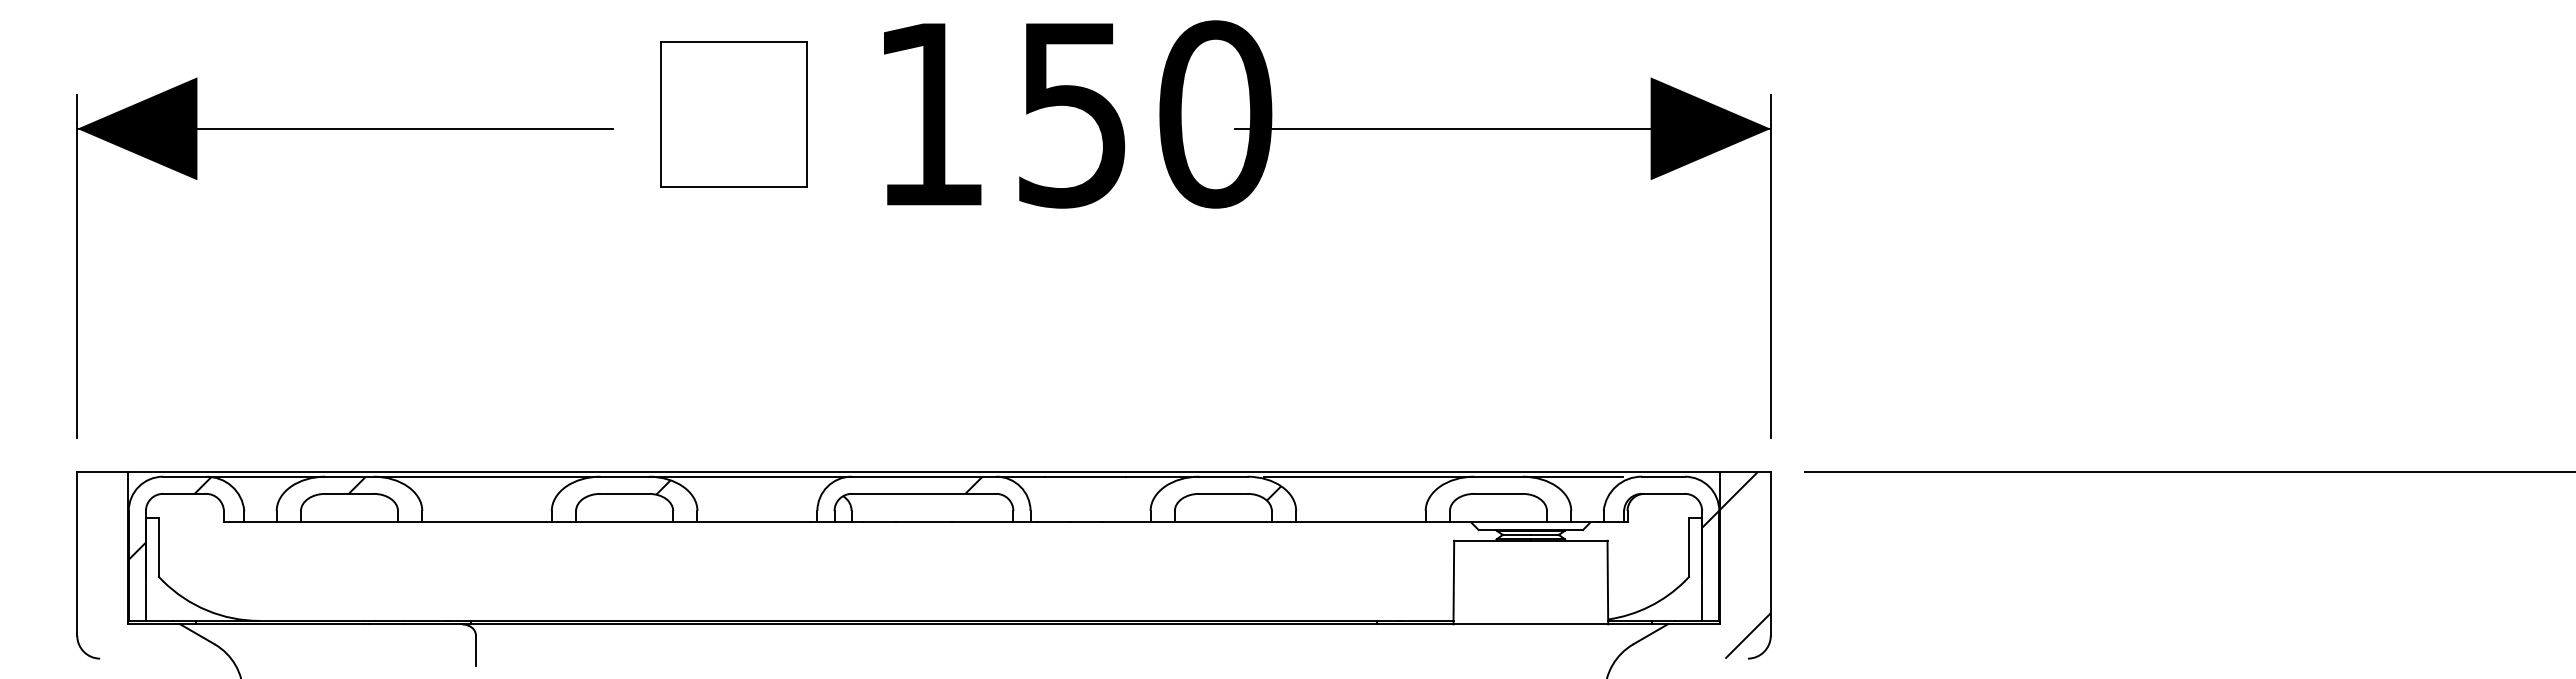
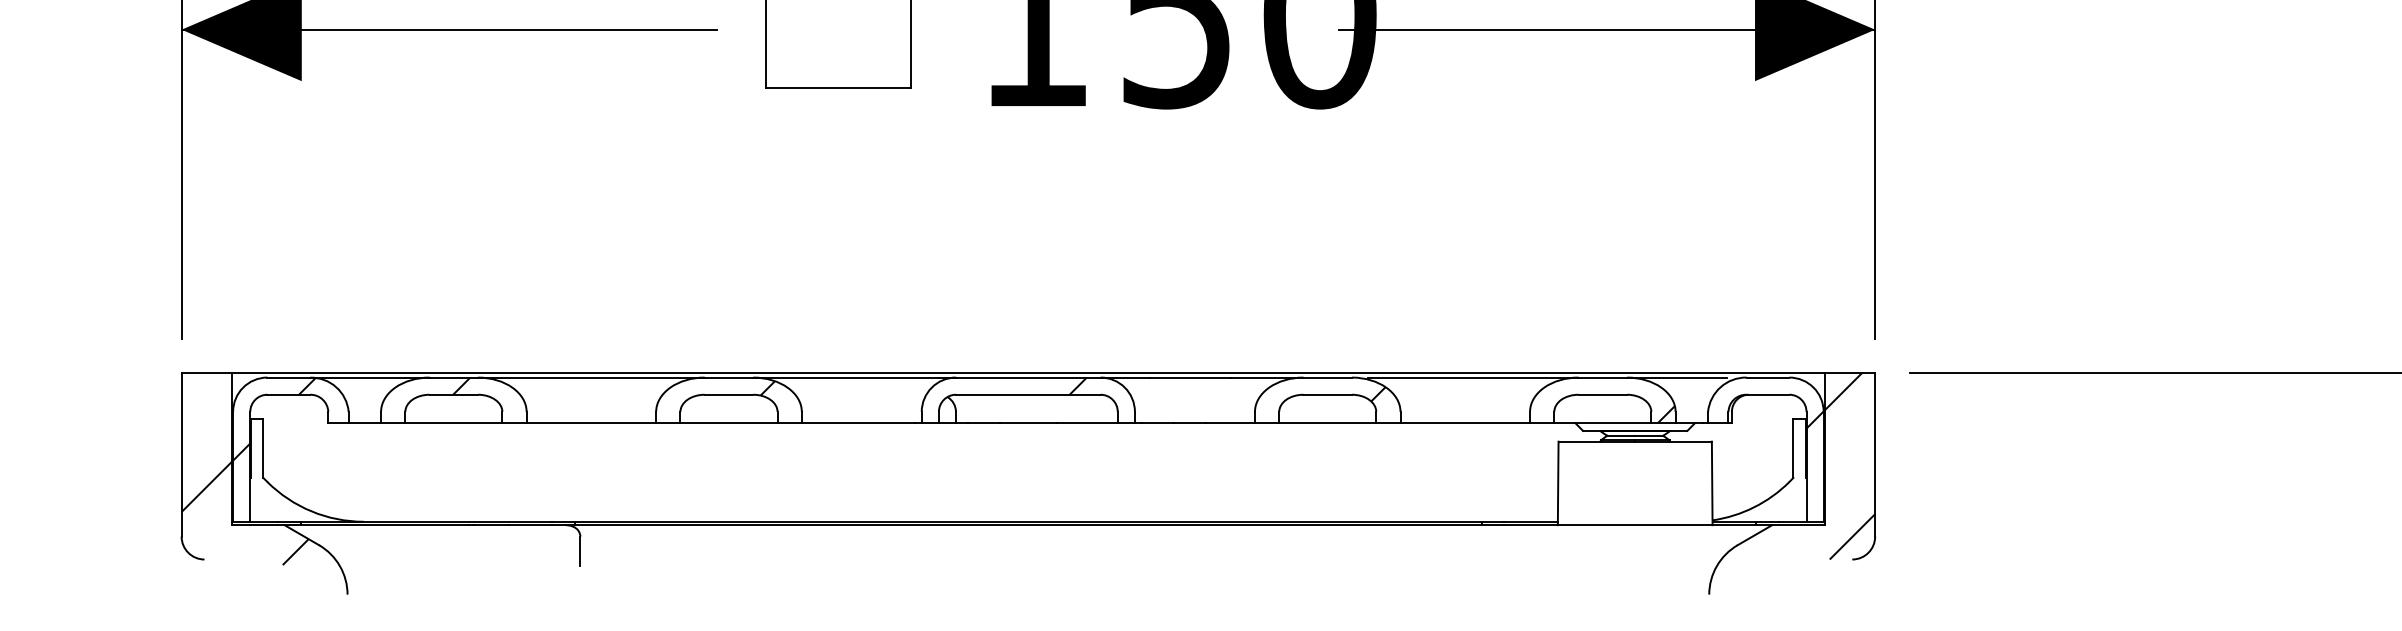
hatch: (1561, 513) -> (1665, 414), added
hatch: (140, 612) -> (244, 513), added

